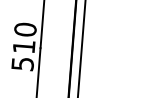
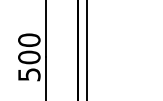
text: (24, 46) -> (29, 57), 510 -> 500

